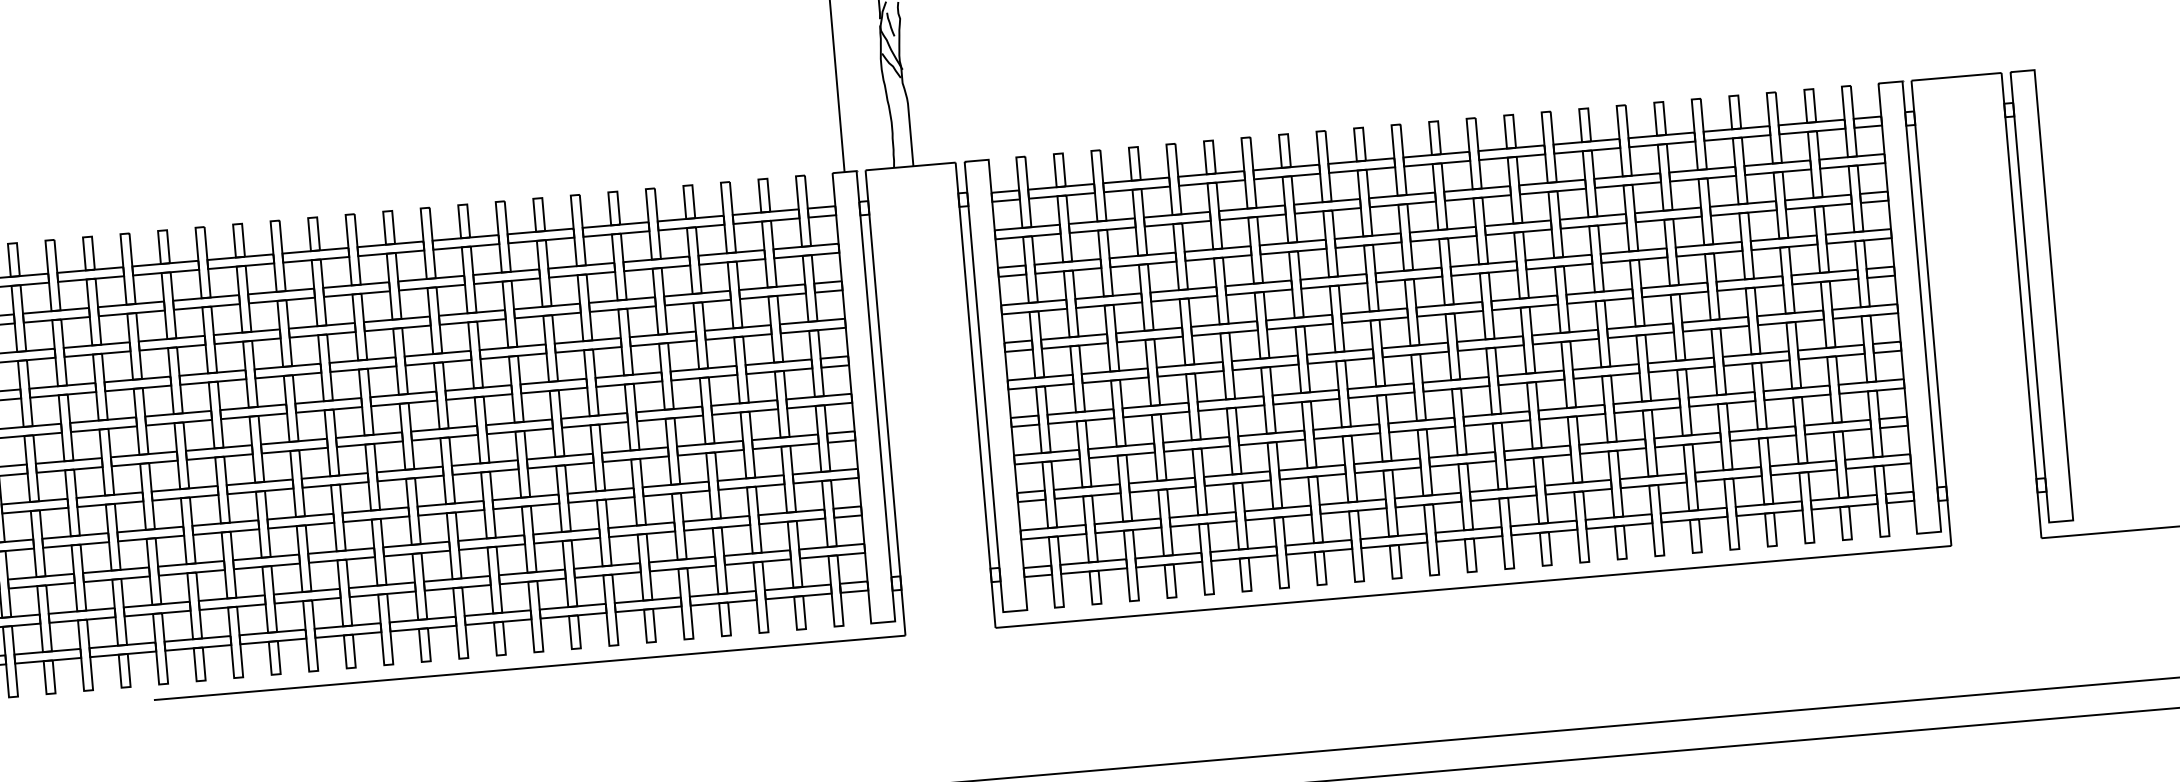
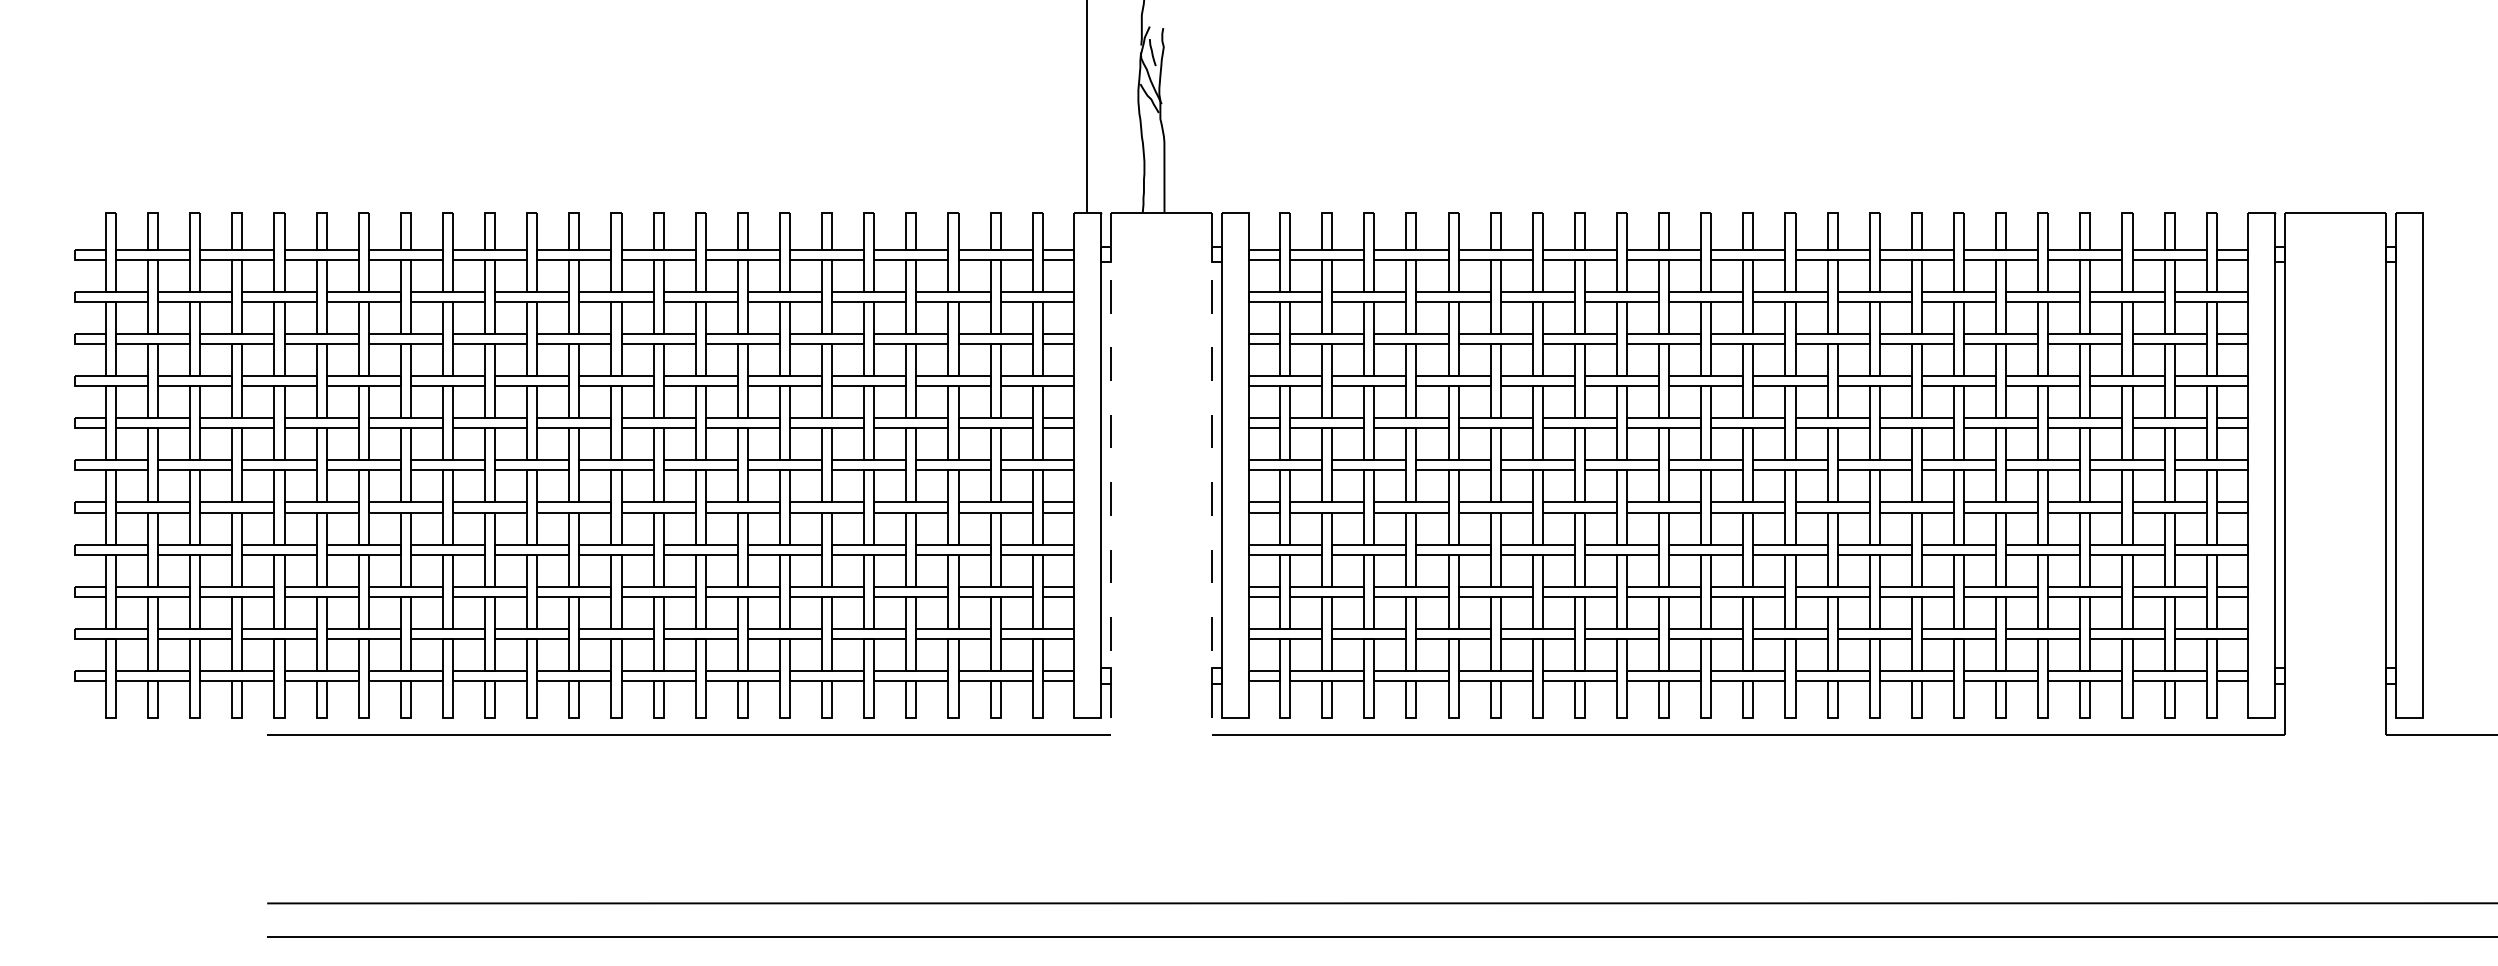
line: (975, 395) -> (1211, 474), solid -> dashed
line: (885, 403) -> (1110, 474), solid -> dashed

